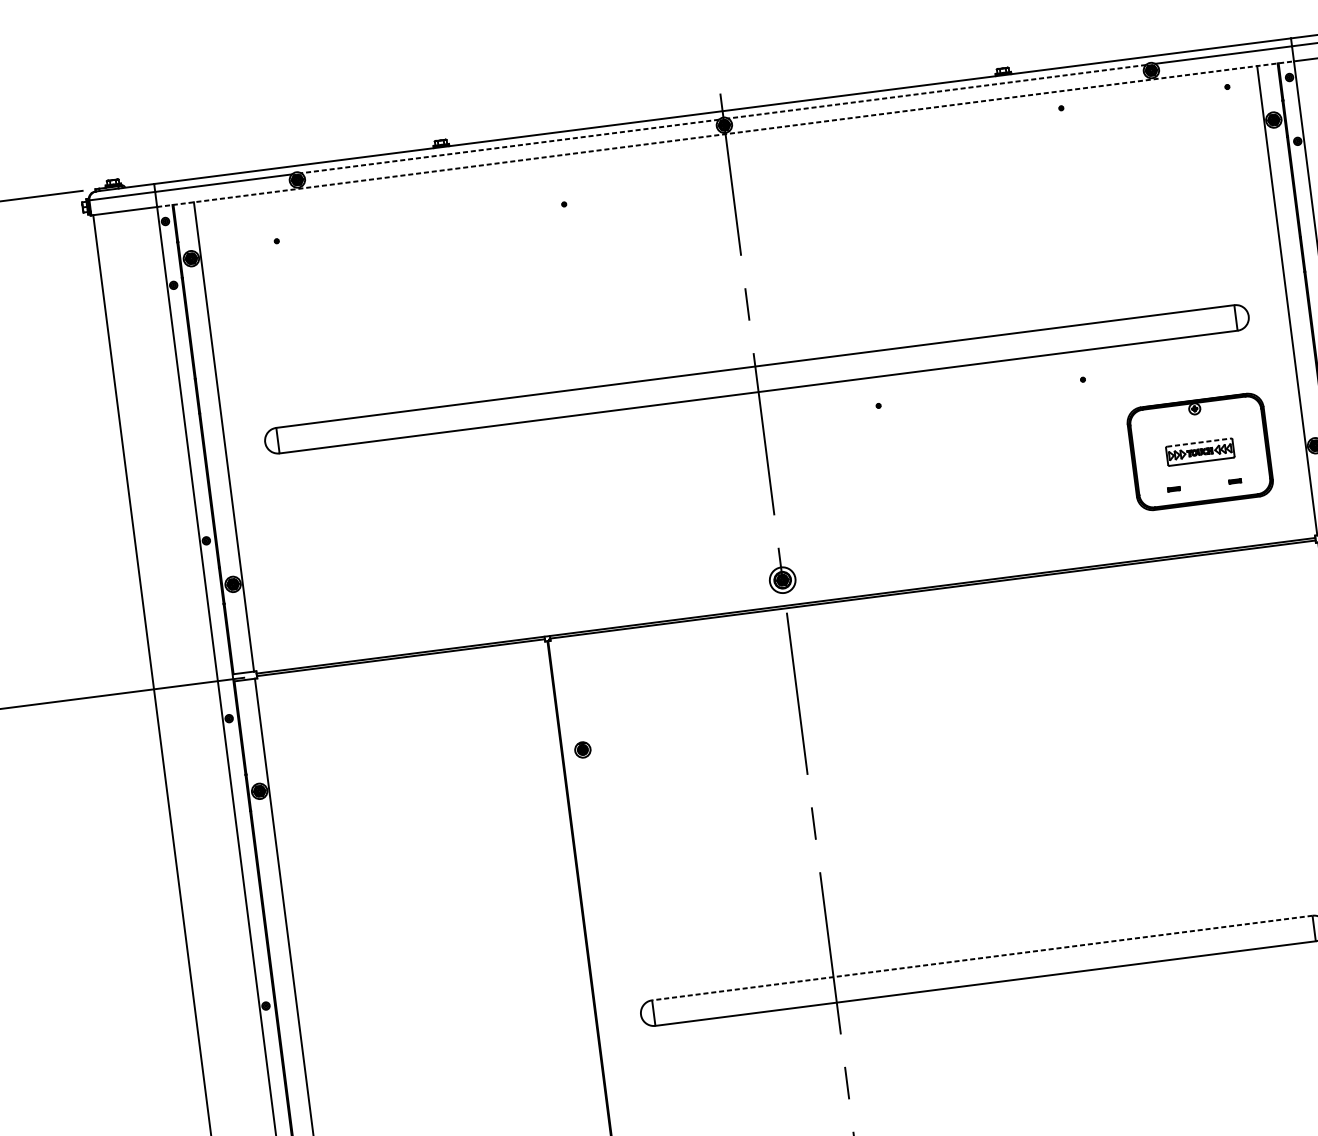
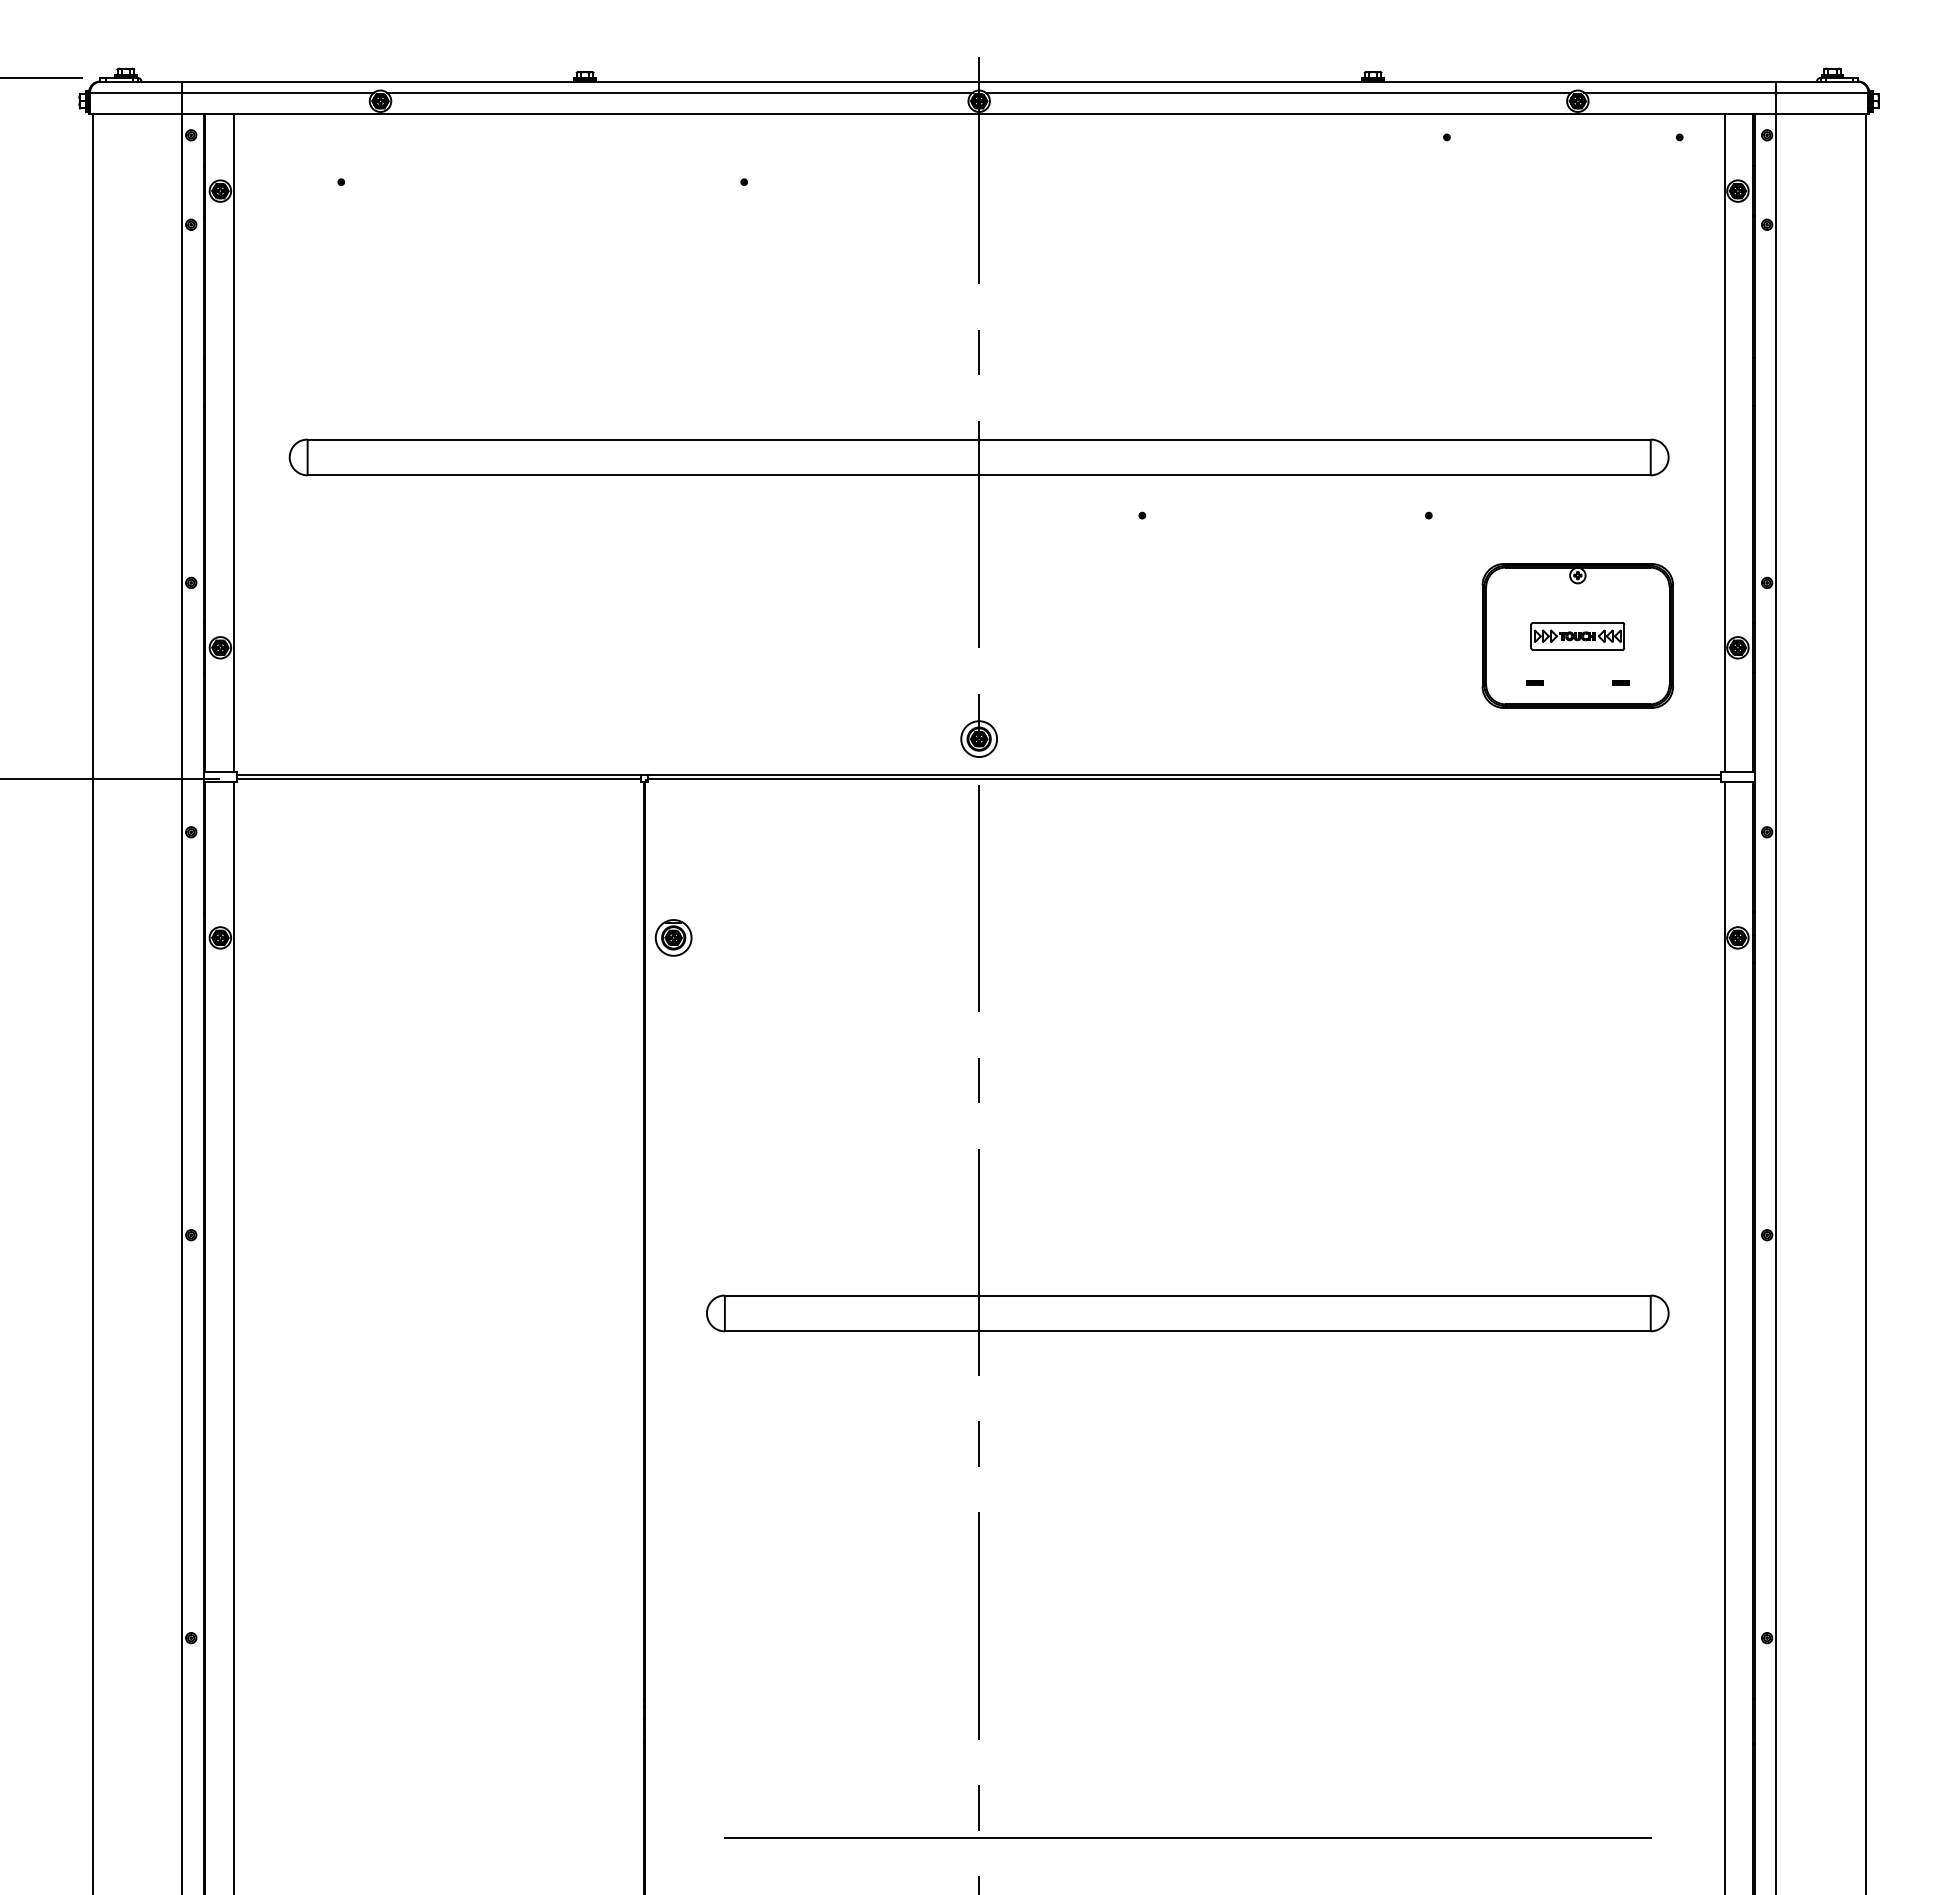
line: (937, 91) -> (1278, 92), dashed -> solid
line: (725, 133) -> (979, 113), dashed -> solid
line: (509, 146) -> (679, 92), dashed -> solid
line: (1198, 442) -> (1577, 622), dashed -> solid
part: (582, 749) -> (673, 937), size x1.67
line: (982, 958) -> (1187, 1295), dashed -> solid

